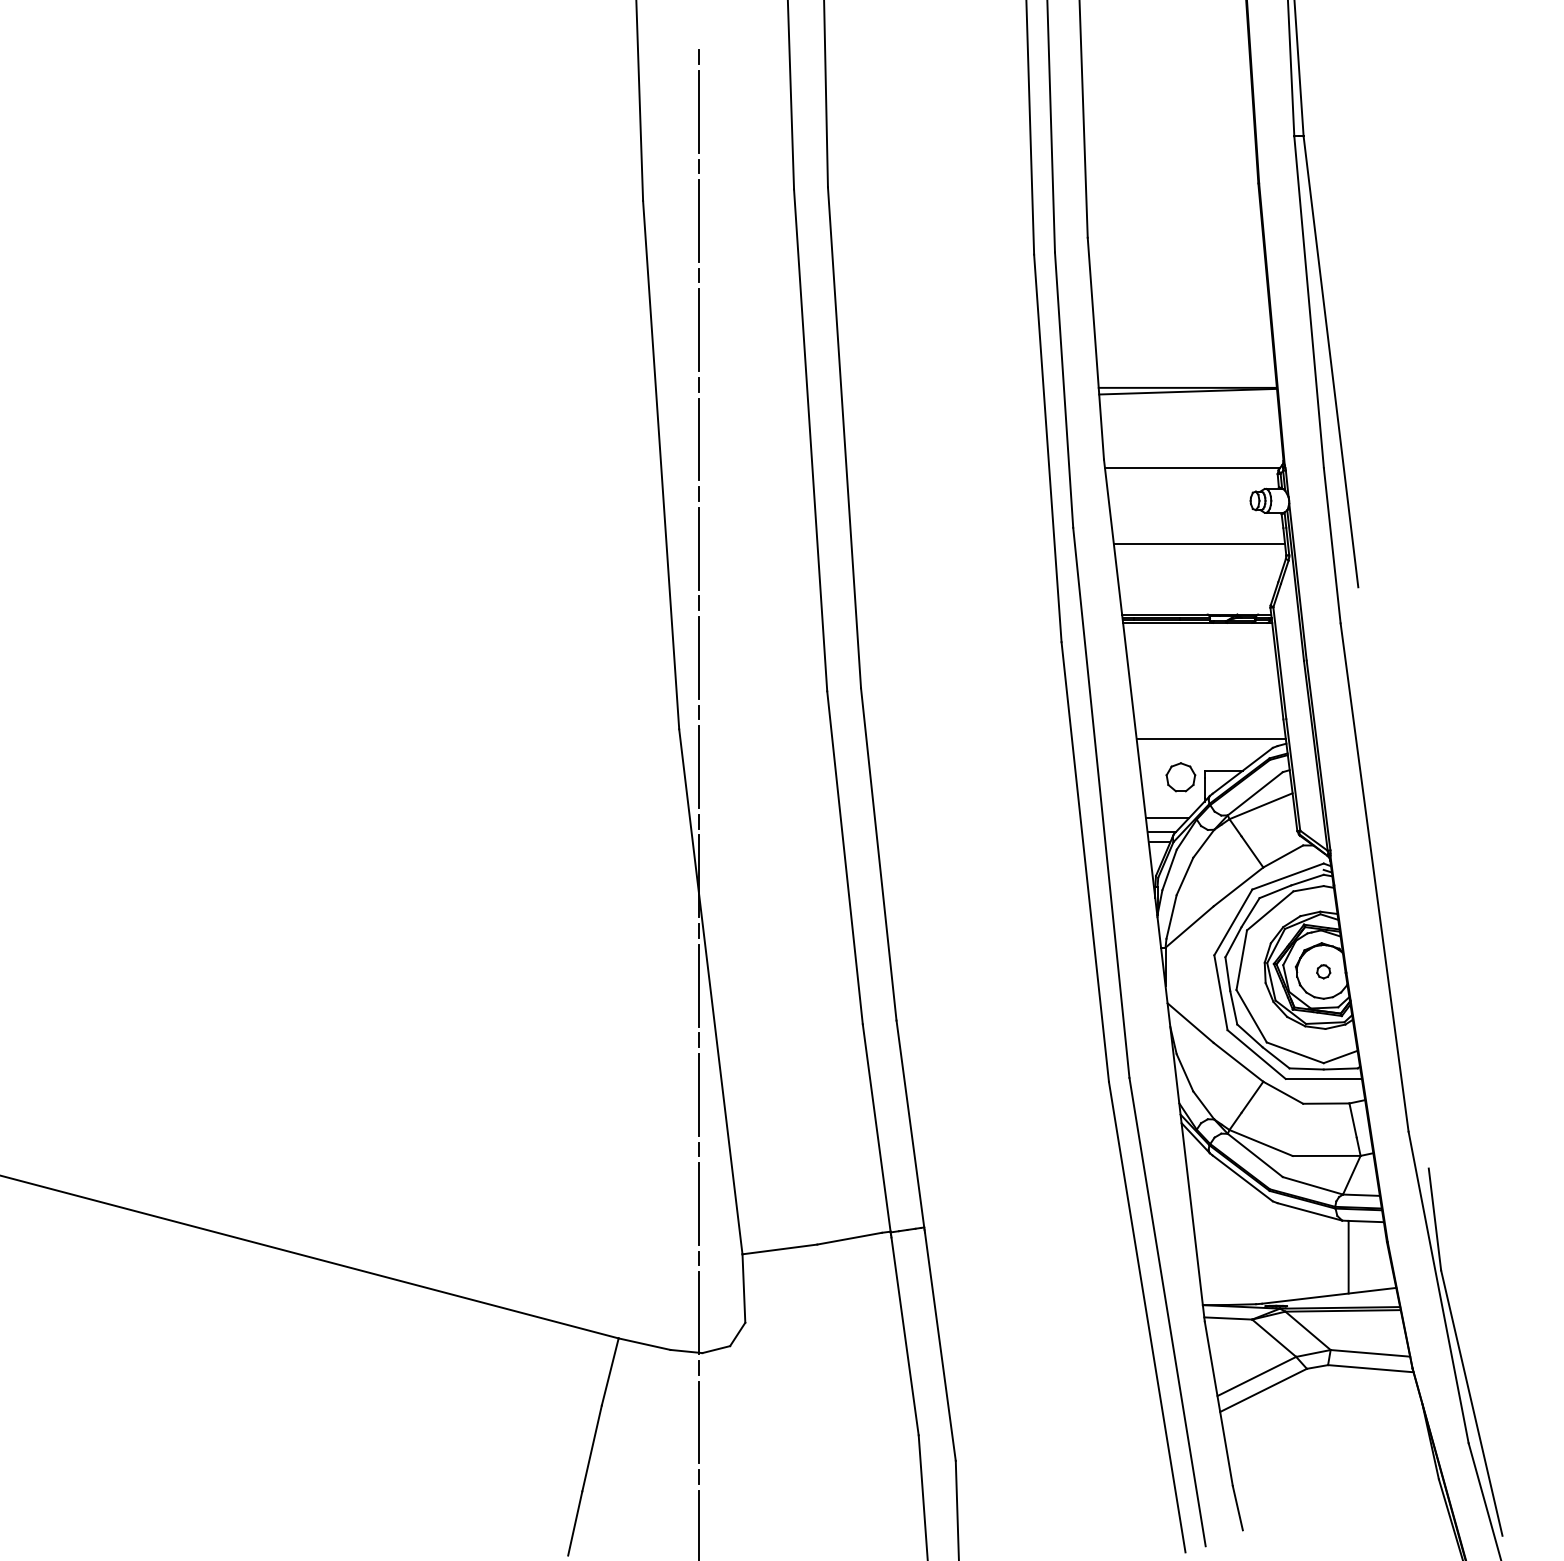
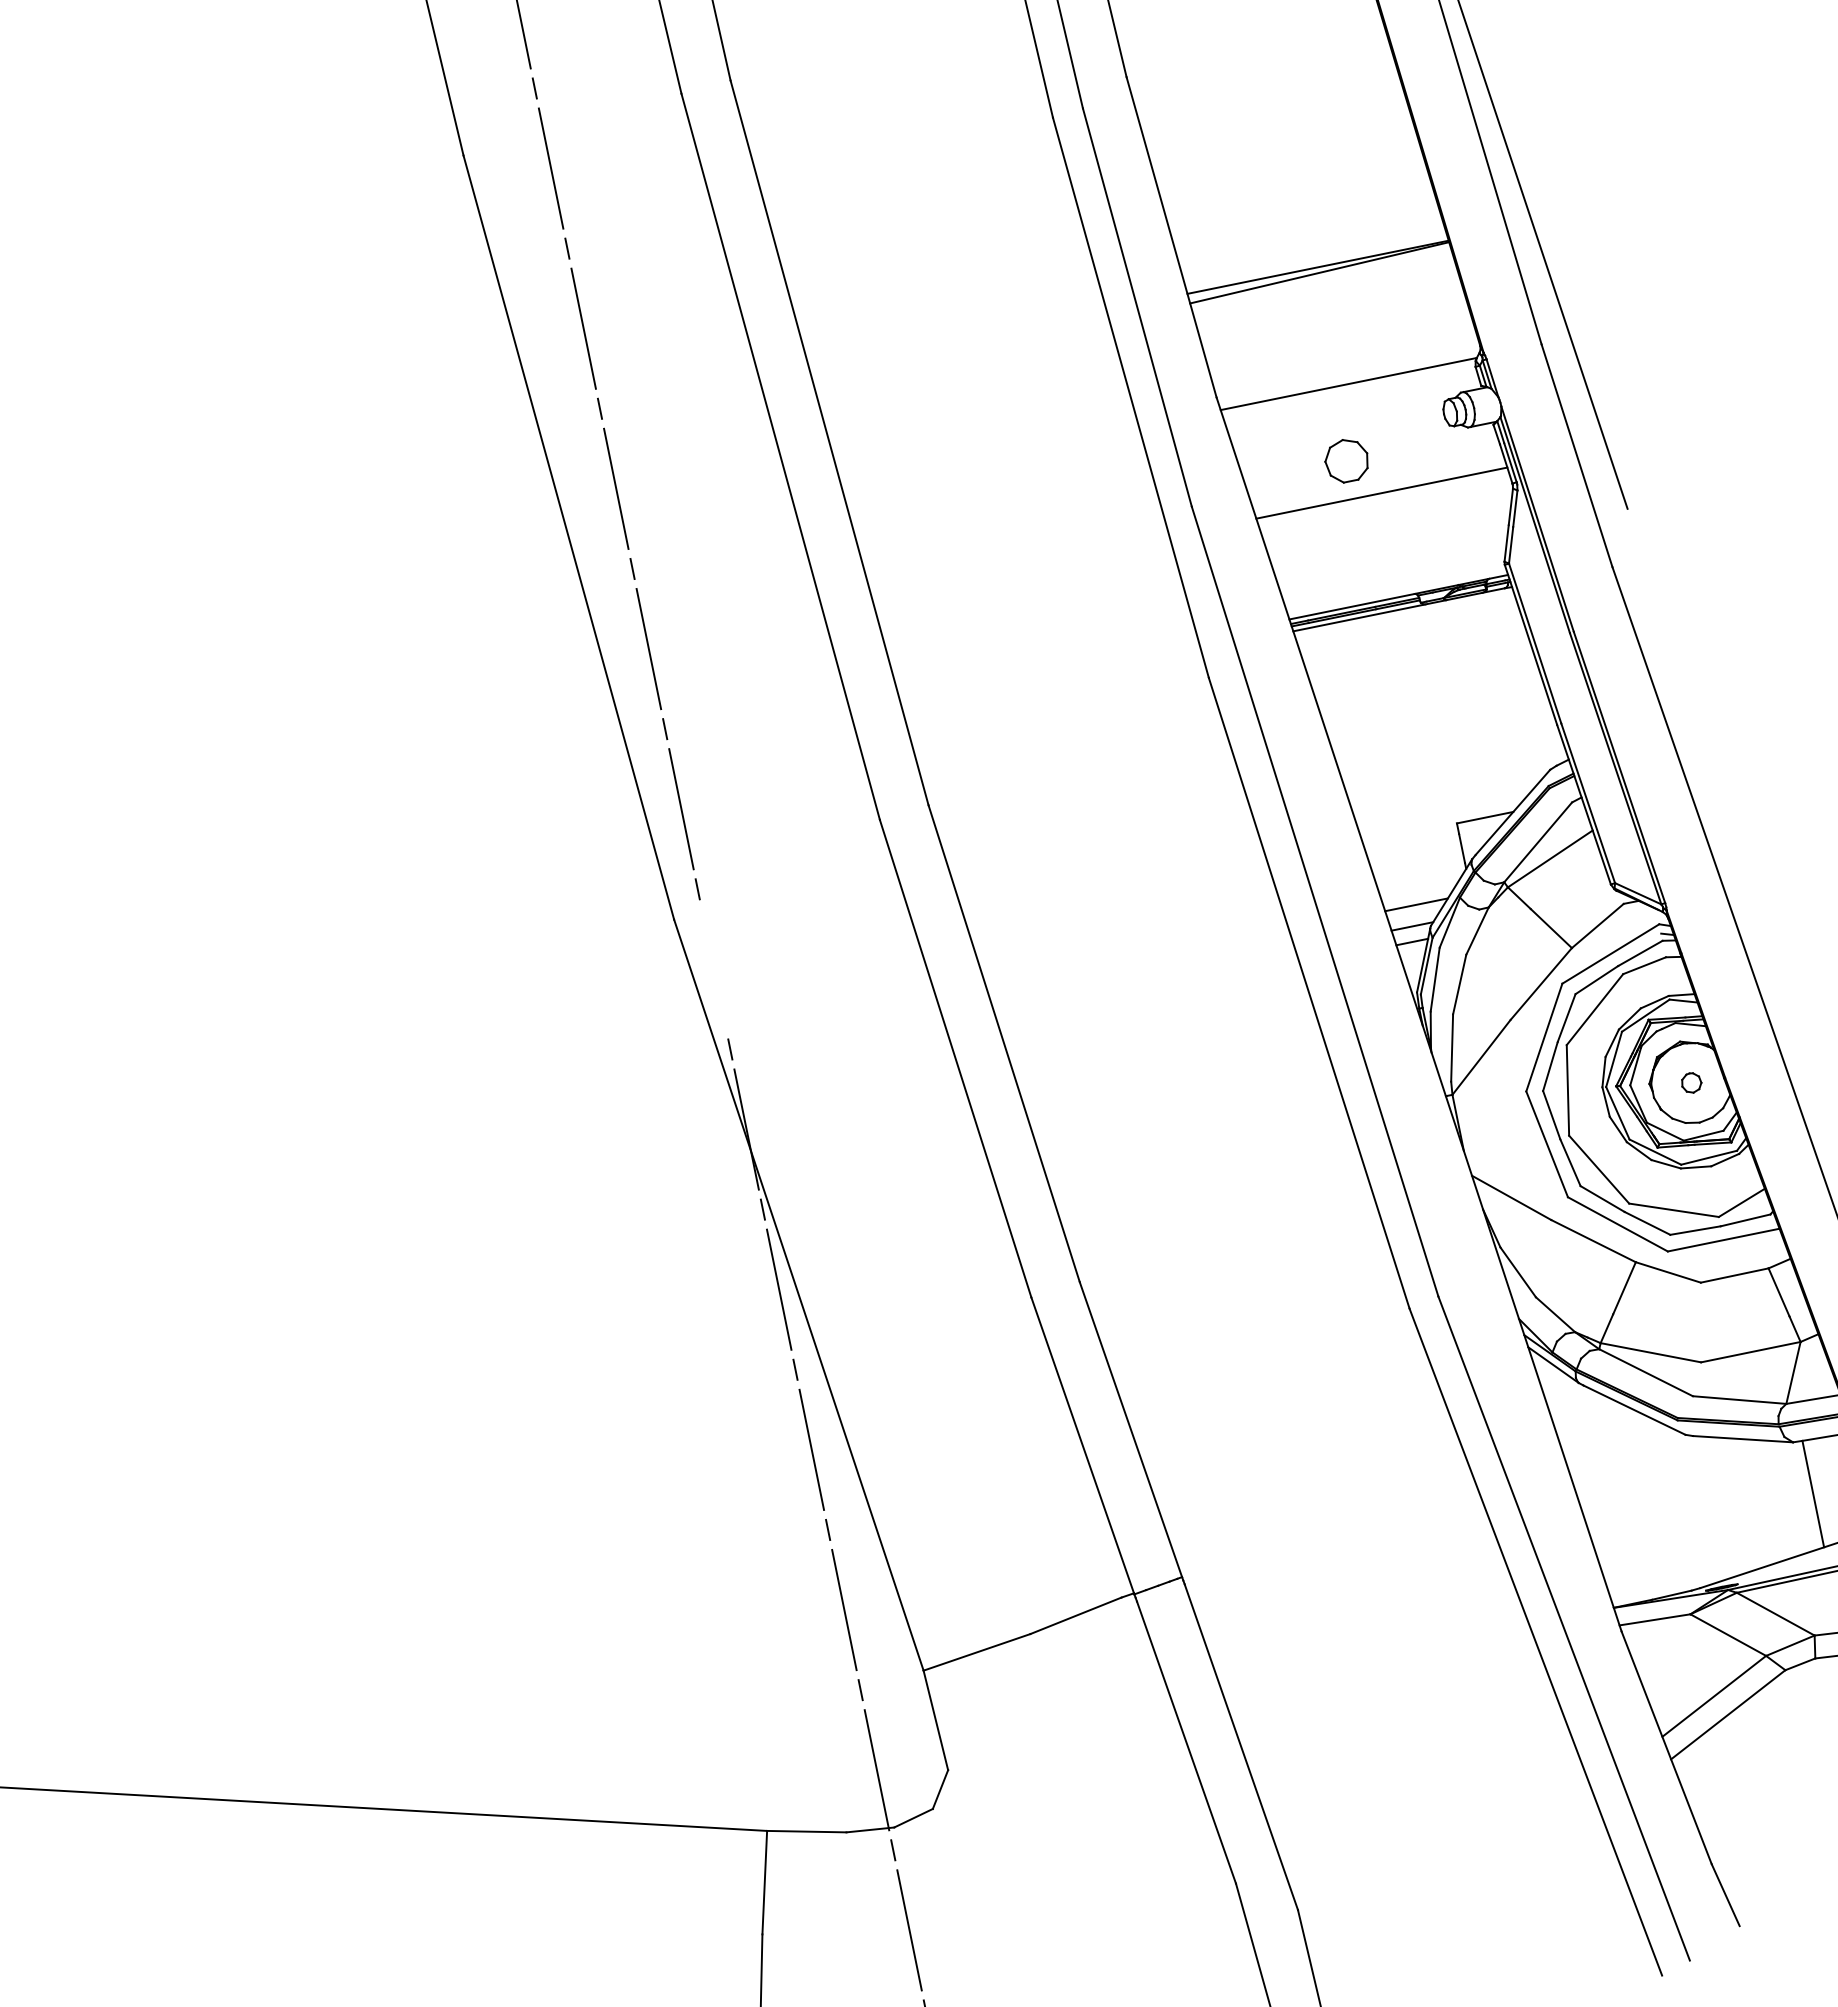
line: (1210, 738) -> (1455, 774), removed
line: (698, 767) -> (713, 969), removed
part: (1180, 777) -> (1346, 461), moved

